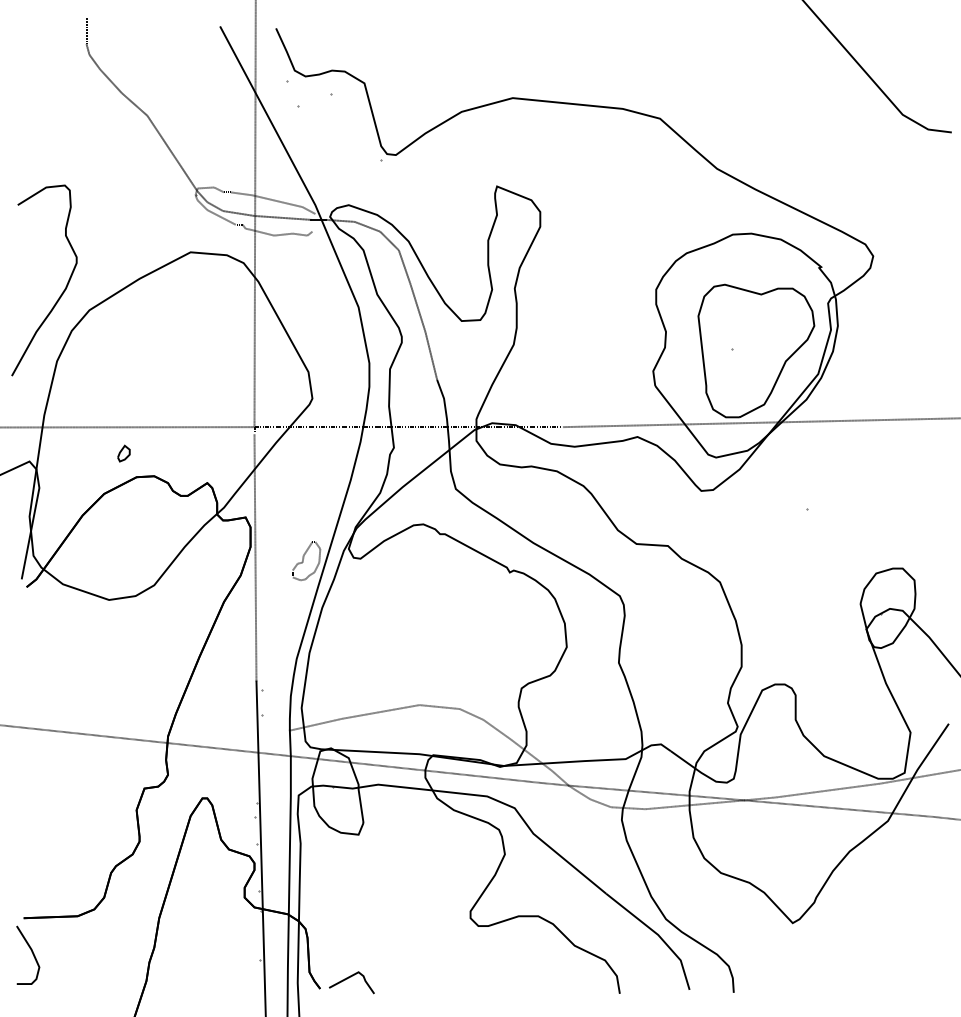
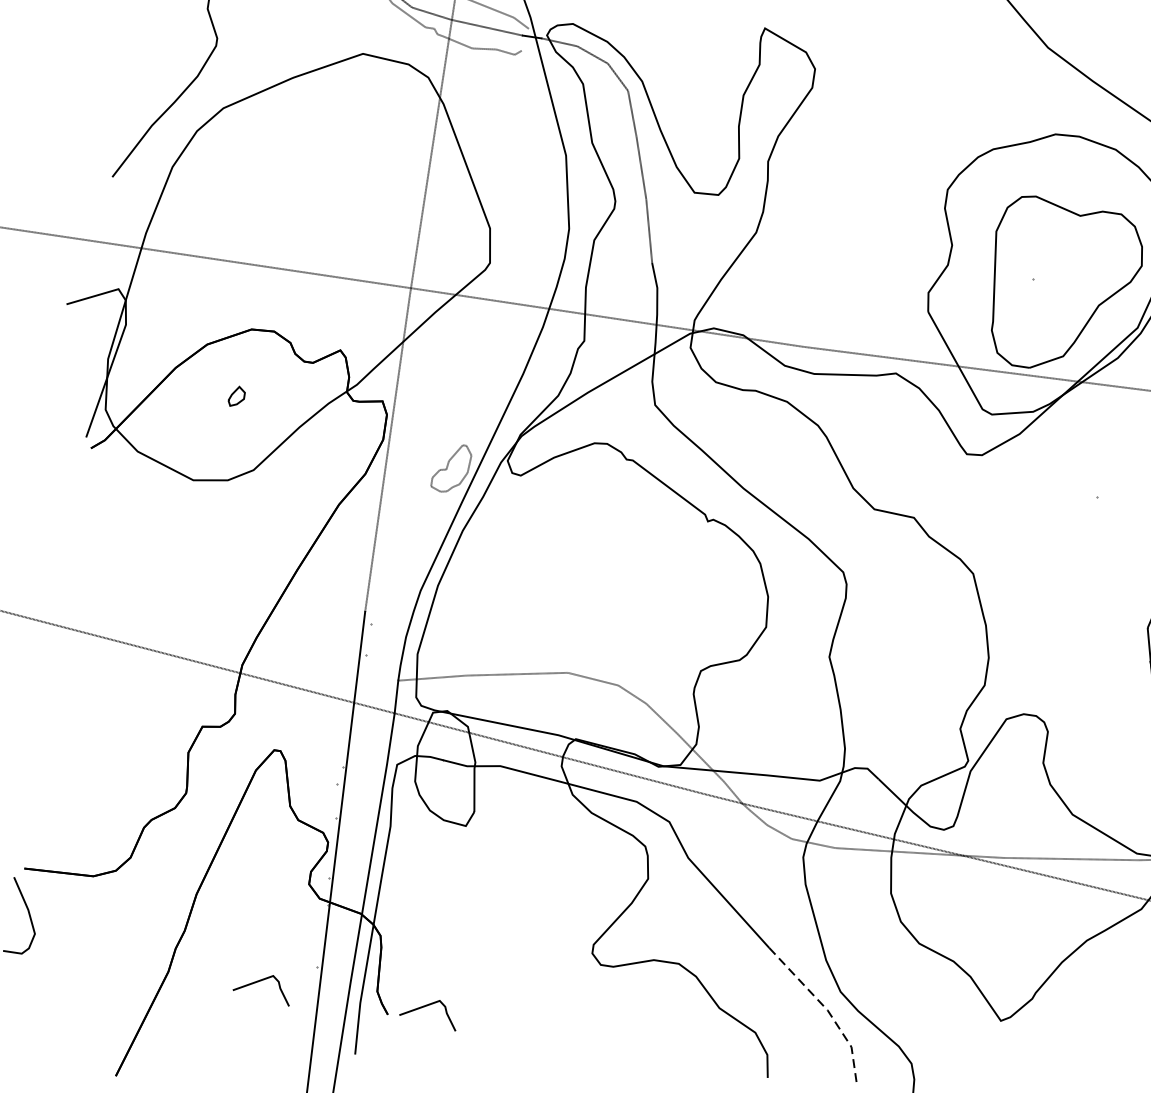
part: (123, 453) -> (236, 396), moved
line: (658, 934) -> (828, 1009), solid -> dashed
line: (218, 978) -> (260, 982), added

